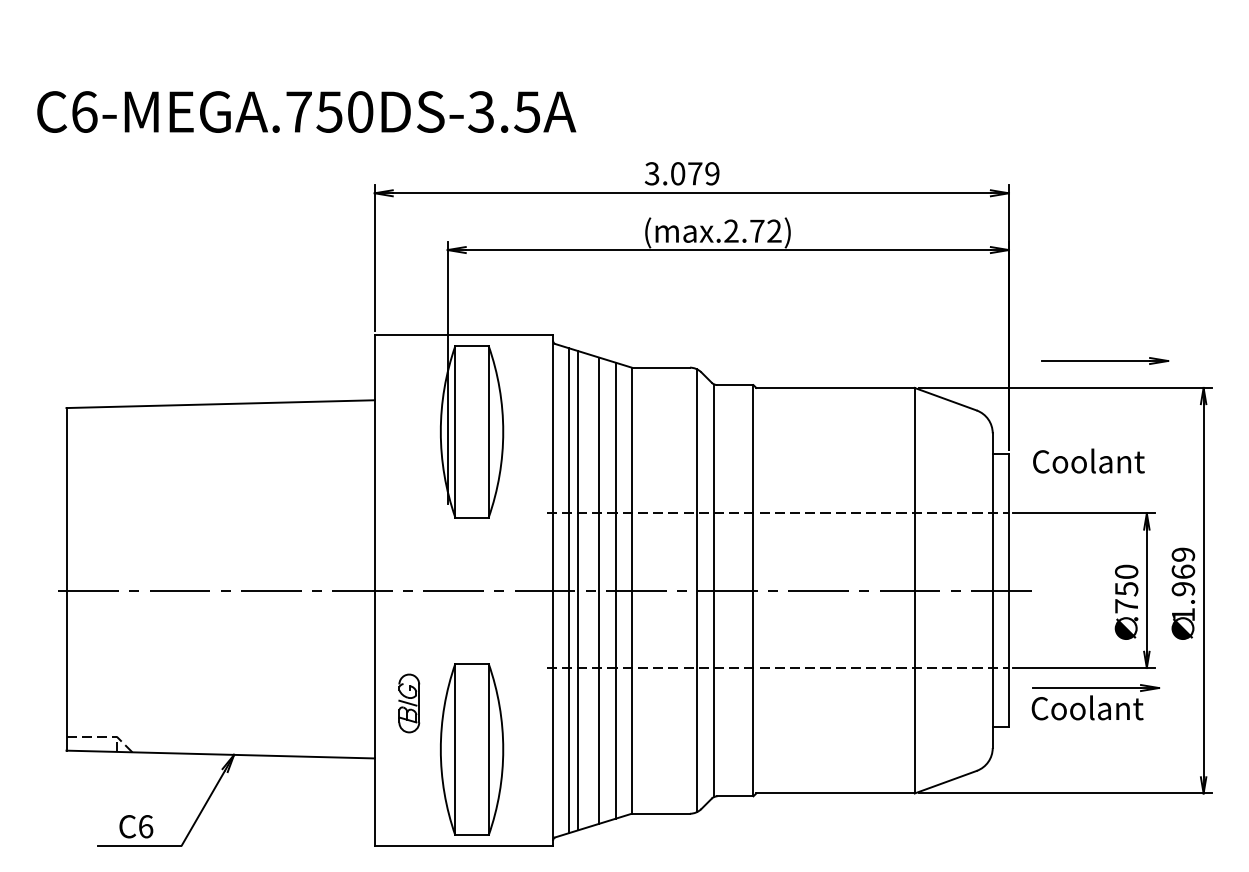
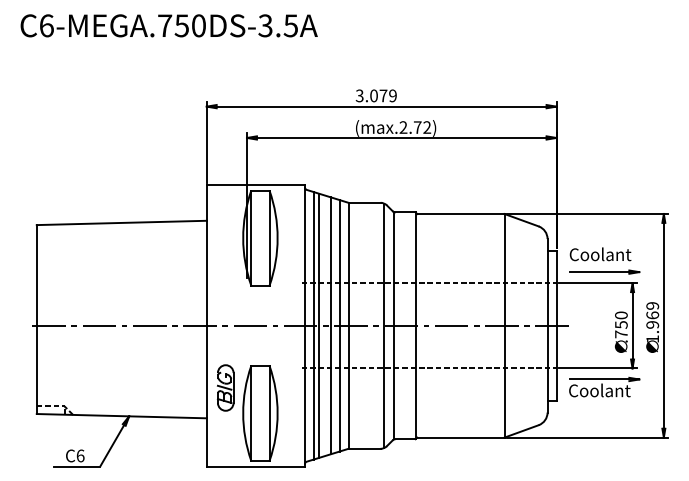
text: (305, 111) -> (168, 25), moved
part: (1105, 359) -> (604, 271), moved
part: (408, 702) -> (225, 387), size x1.43

